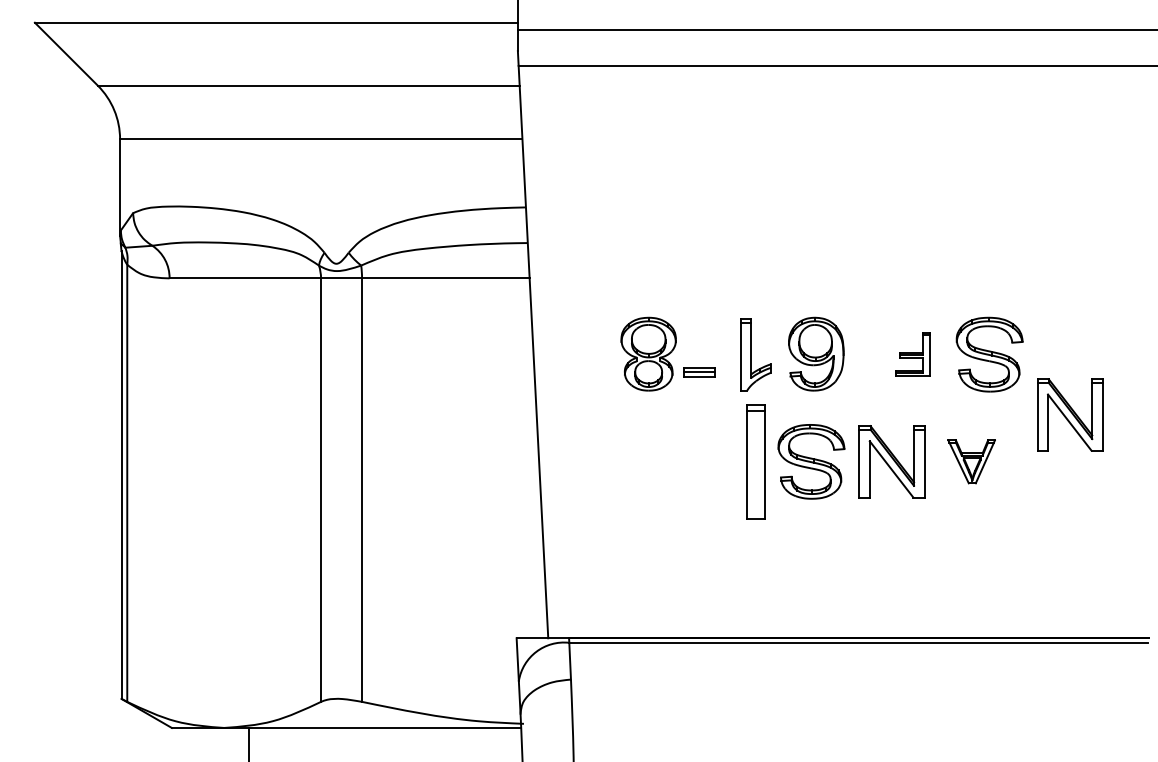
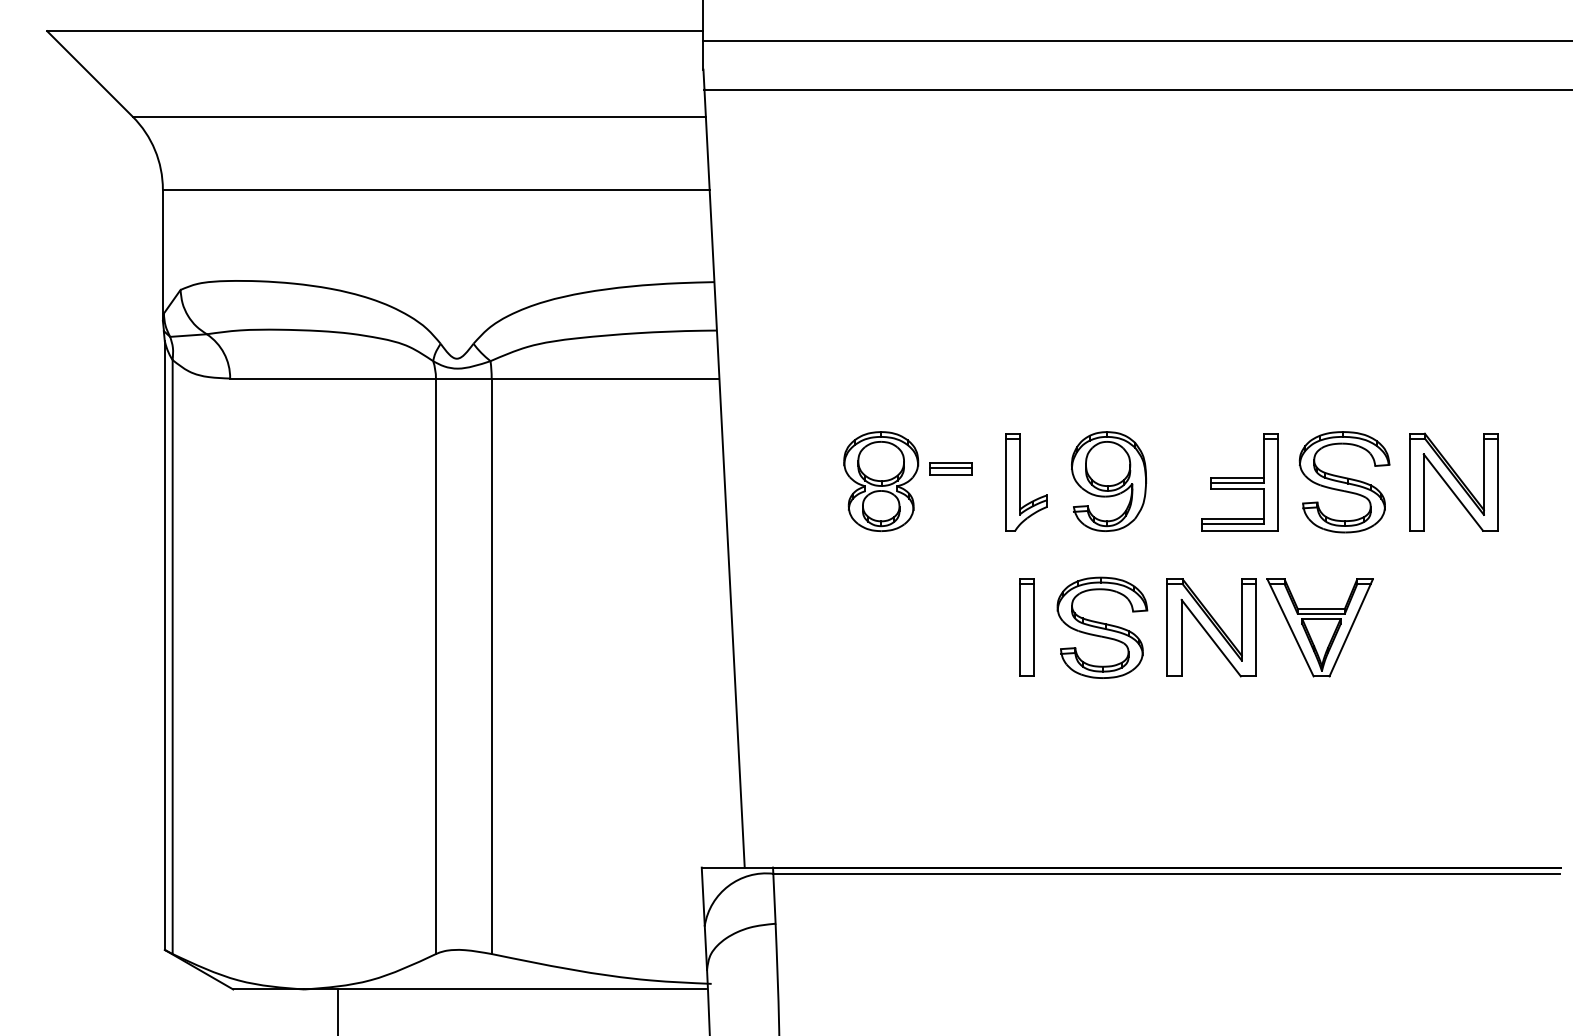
part: (912, 354) -> (1239, 482), size x1.67
part: (699, 372) -> (950, 468), moved
part: (1069, 414) -> (1453, 481), moved
part: (755, 461) -> (1026, 627), size x0.62
part: (971, 461) -> (1319, 627), size x1.67

